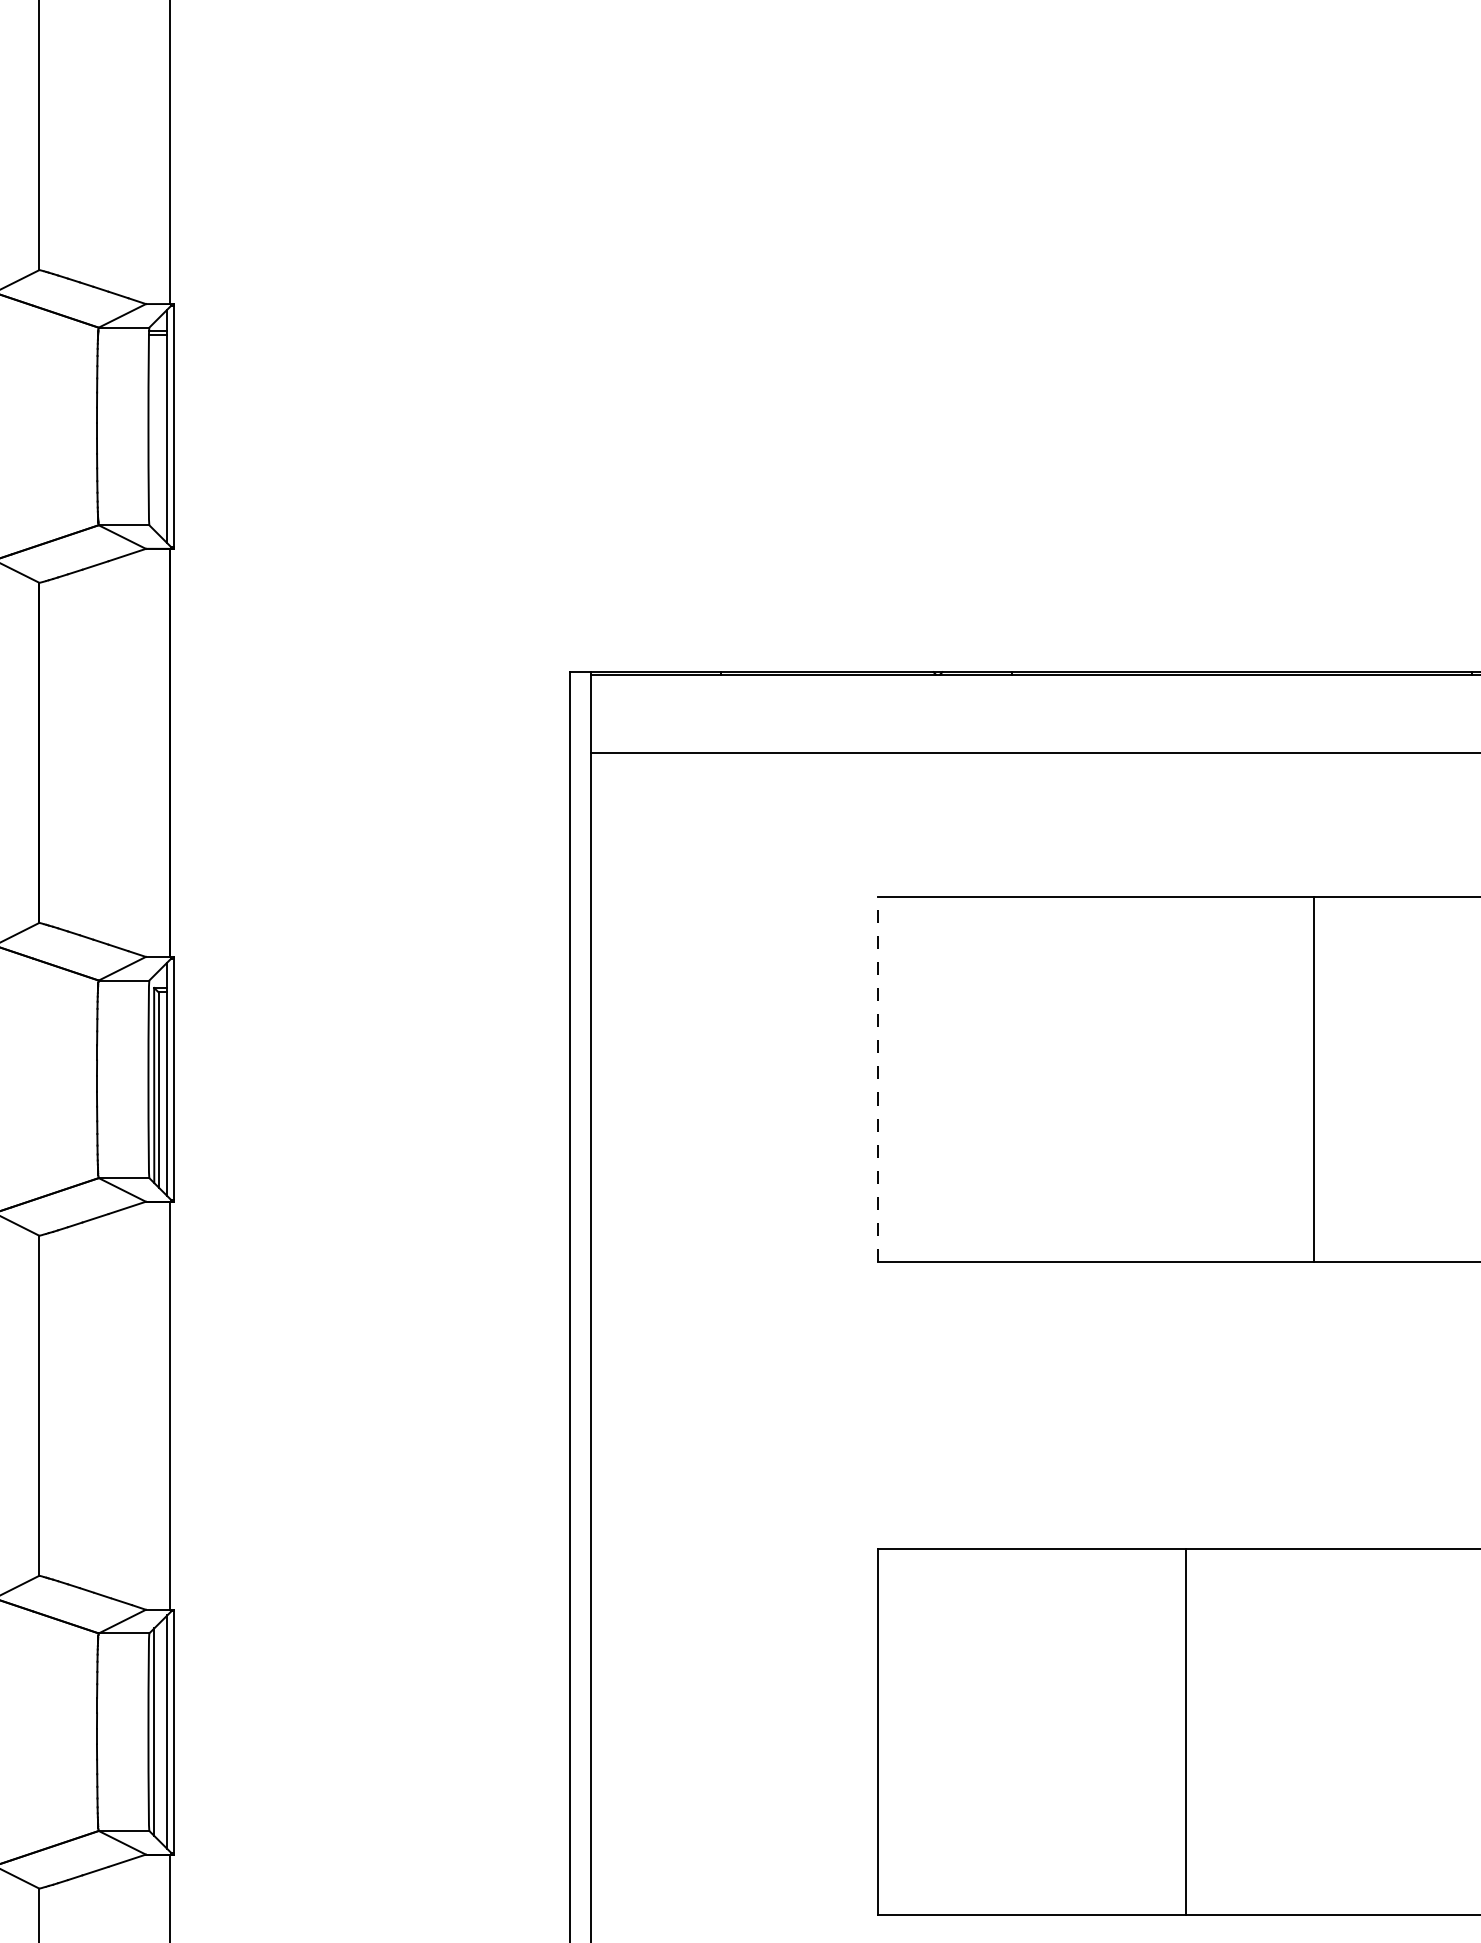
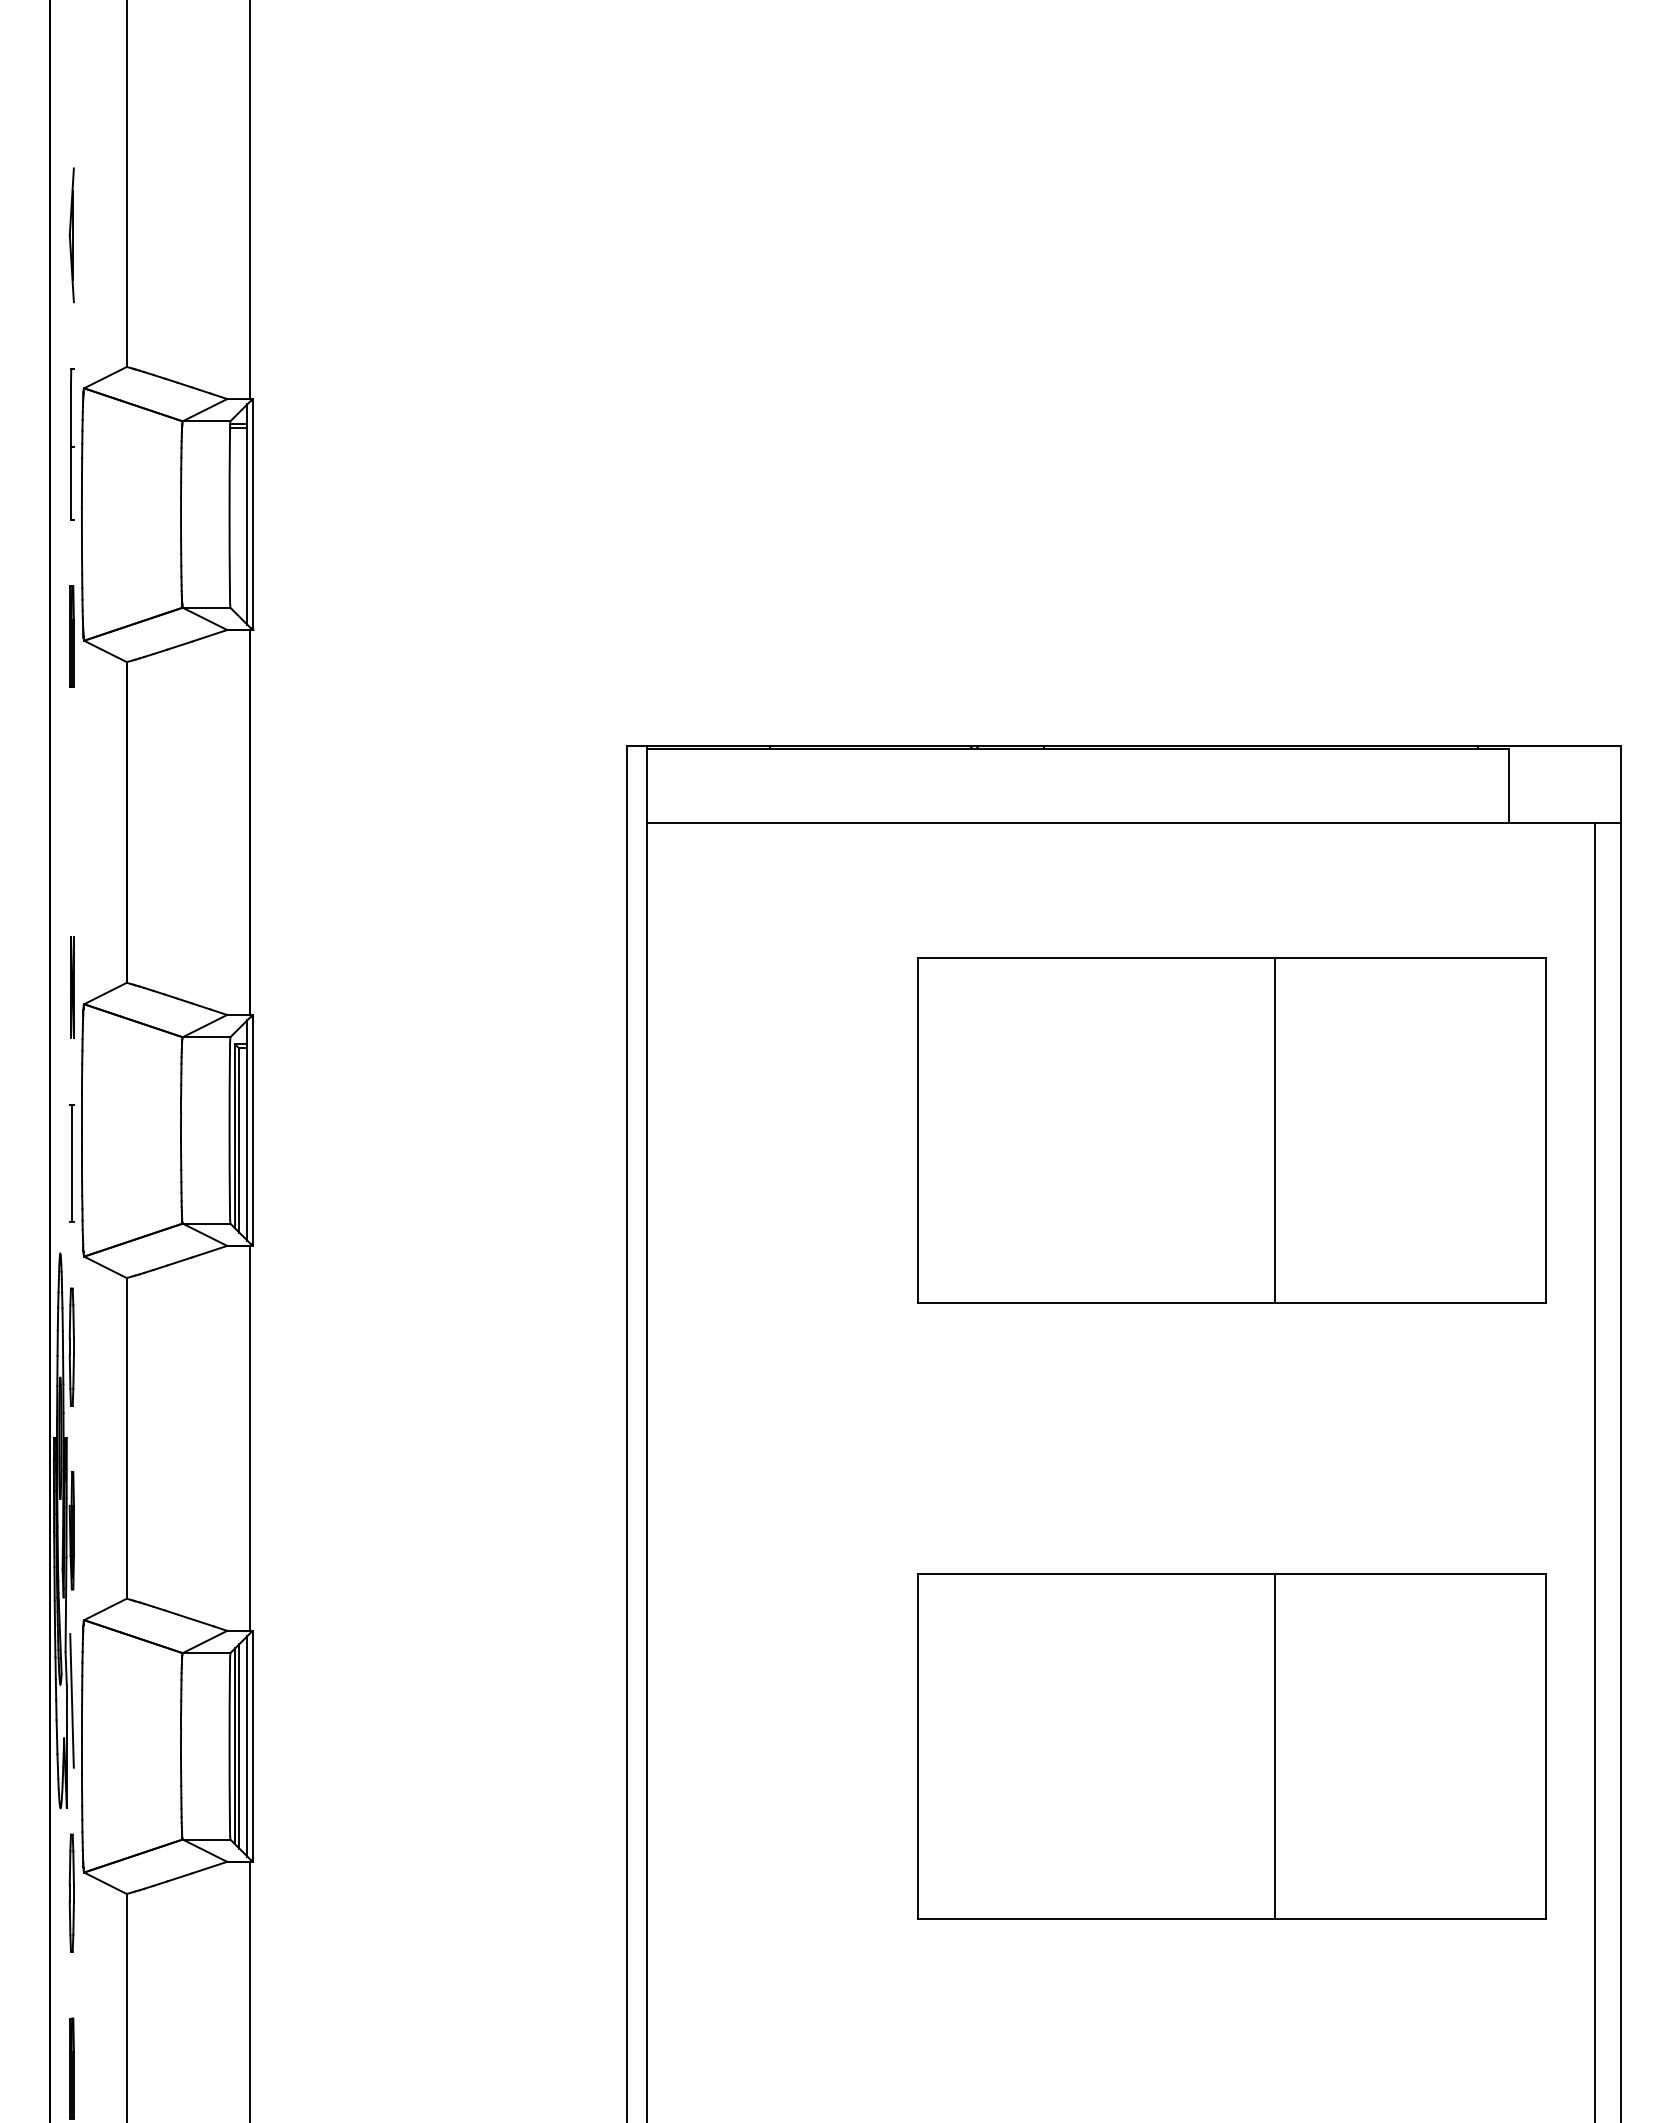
line: (877, 1079) -> (917, 1130), dashed -> solid
line: (1314, 1079) -> (1275, 1130), moved
line: (1186, 1731) -> (1275, 1745), moved
line: (158, 1732) -> (239, 1746), added

